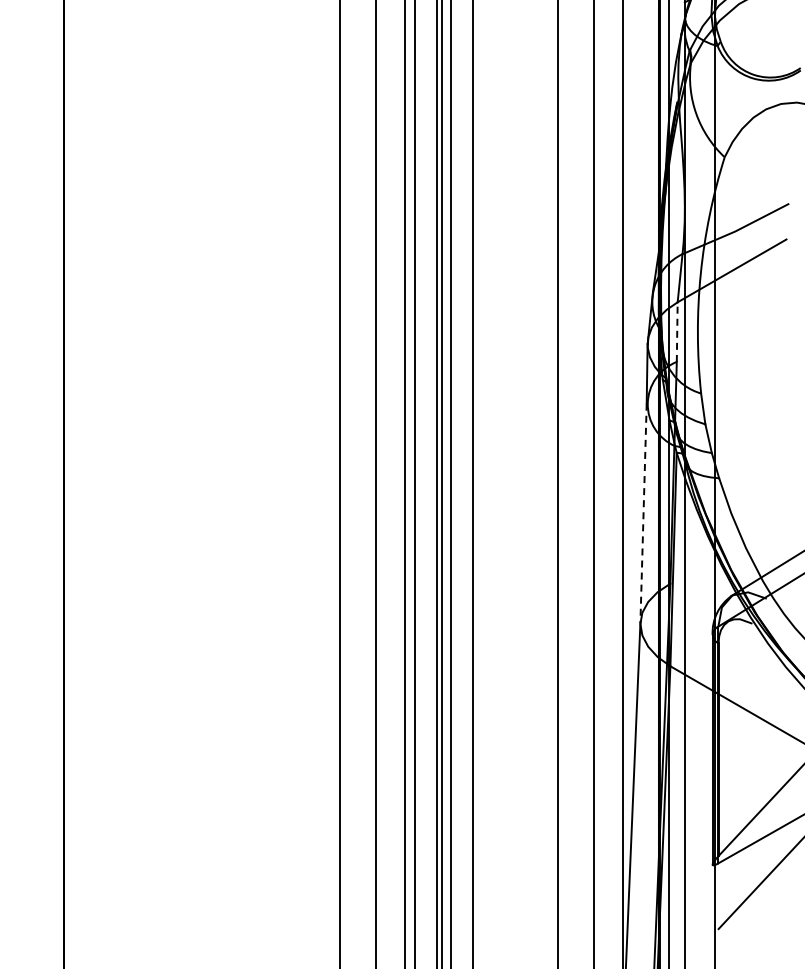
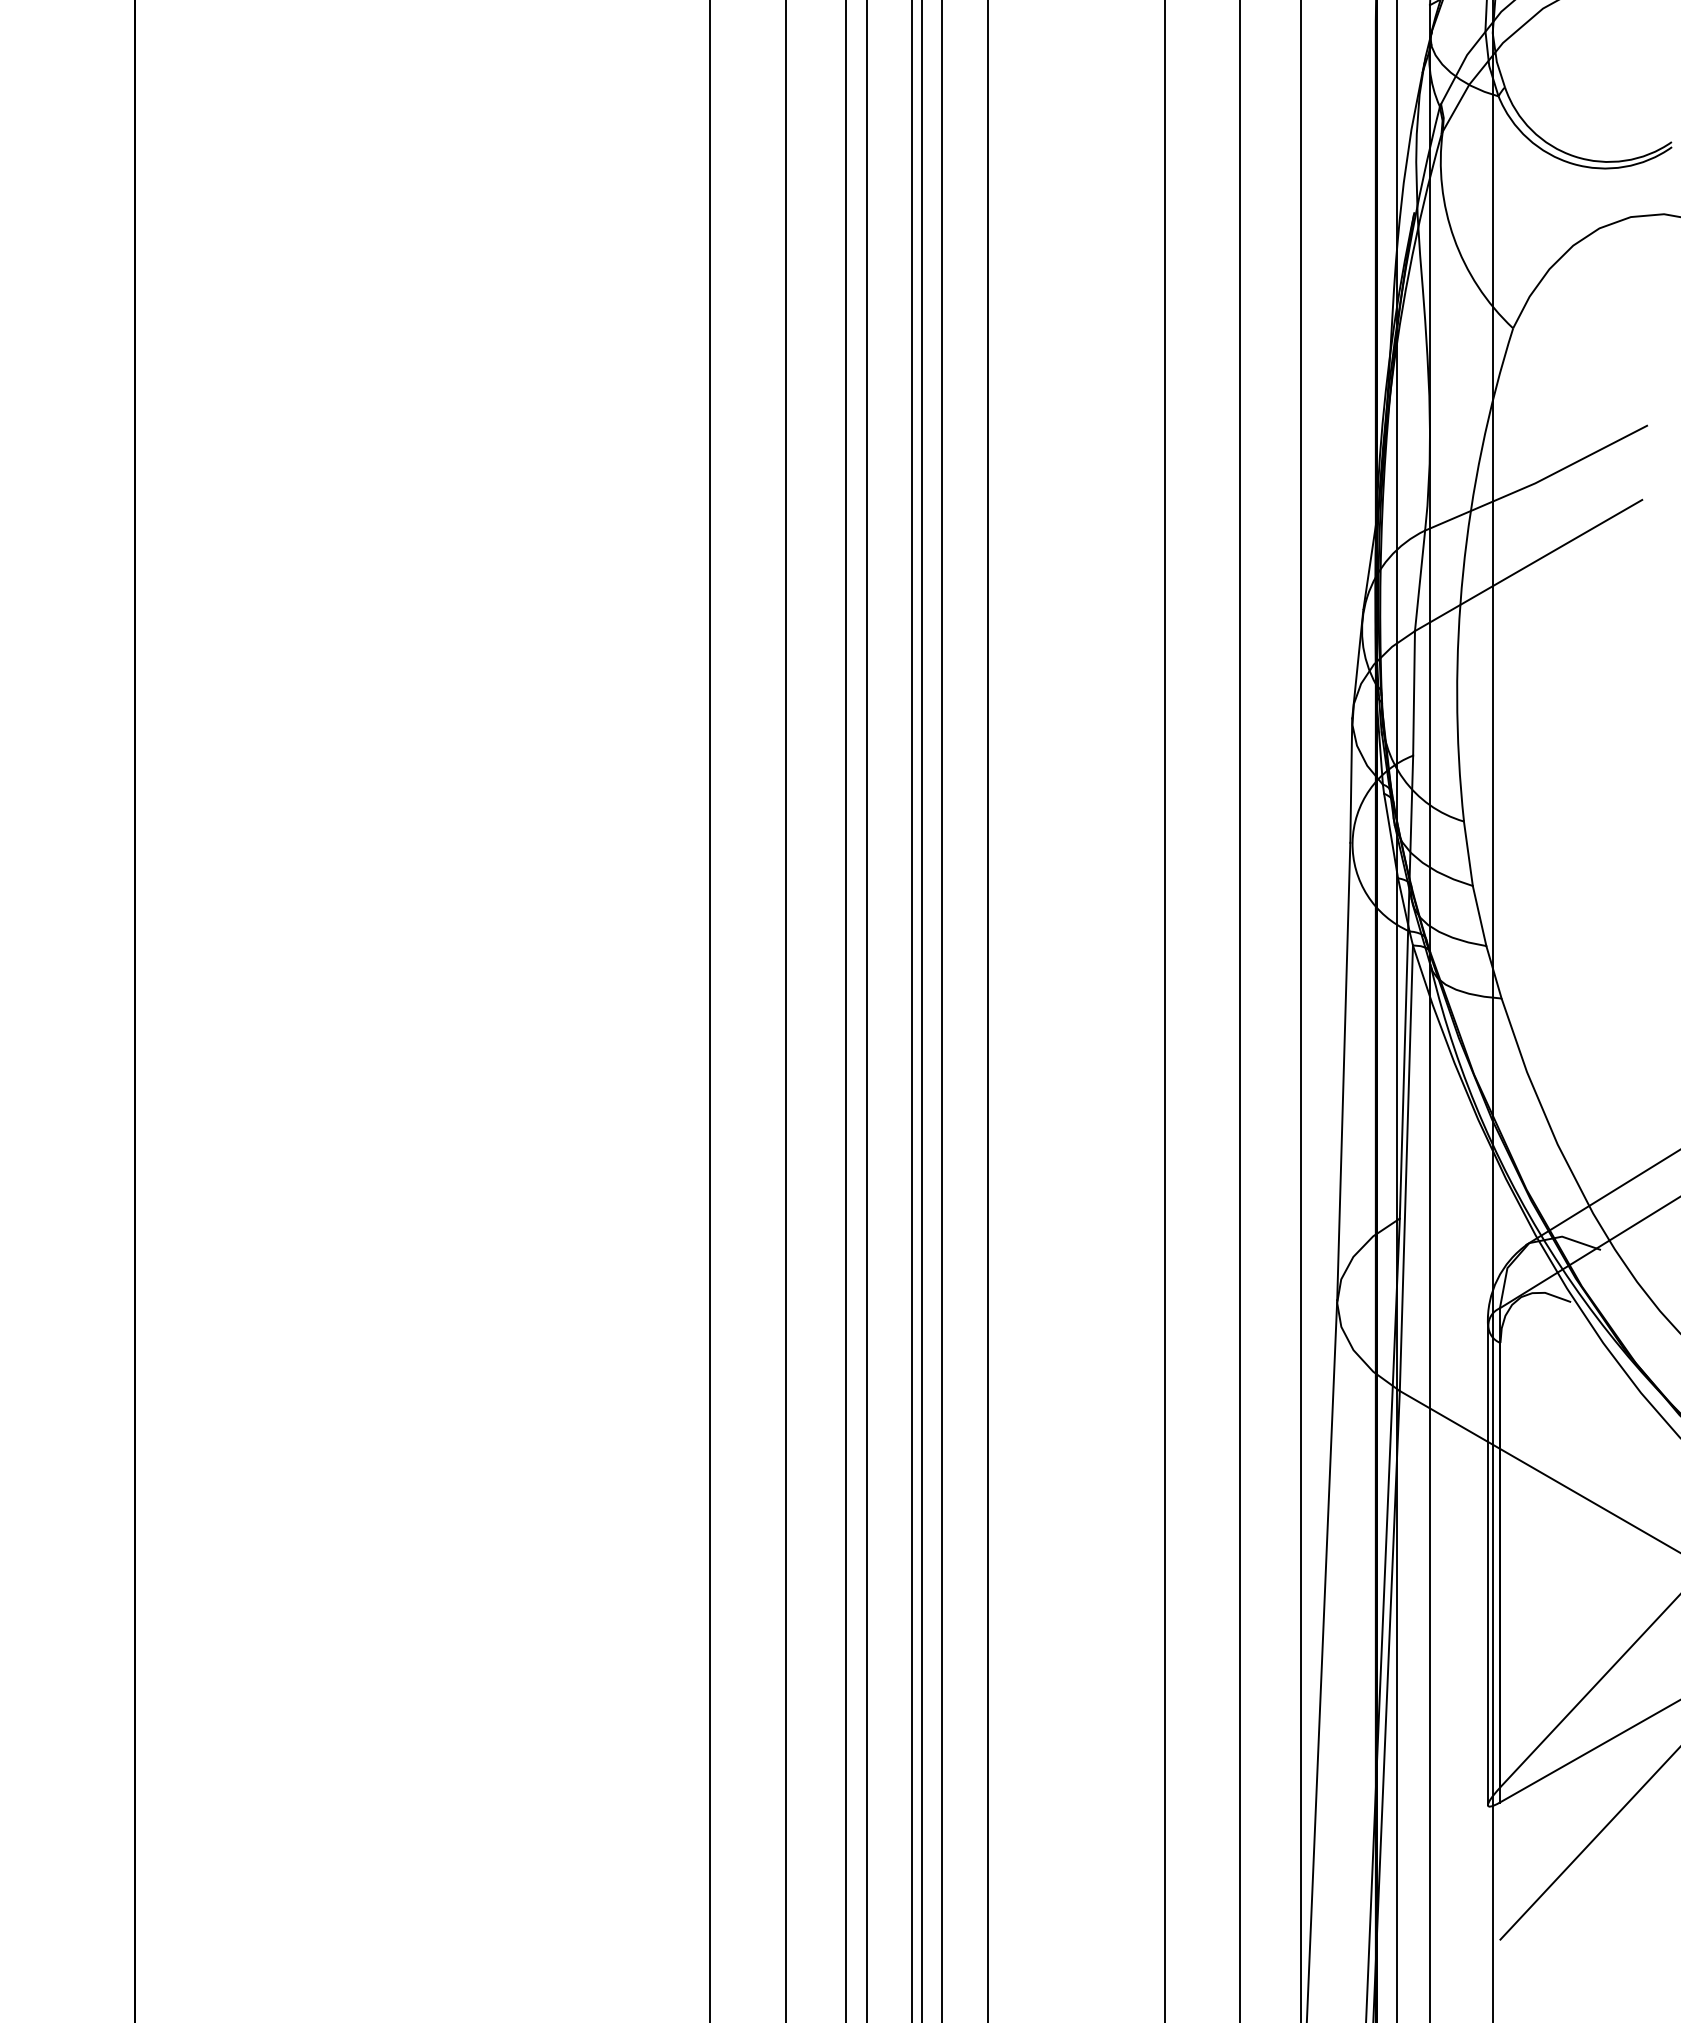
line: (677, 332) -> (1414, 694), dashed -> solid
line: (643, 513) -> (1343, 1072), dashed -> solid

